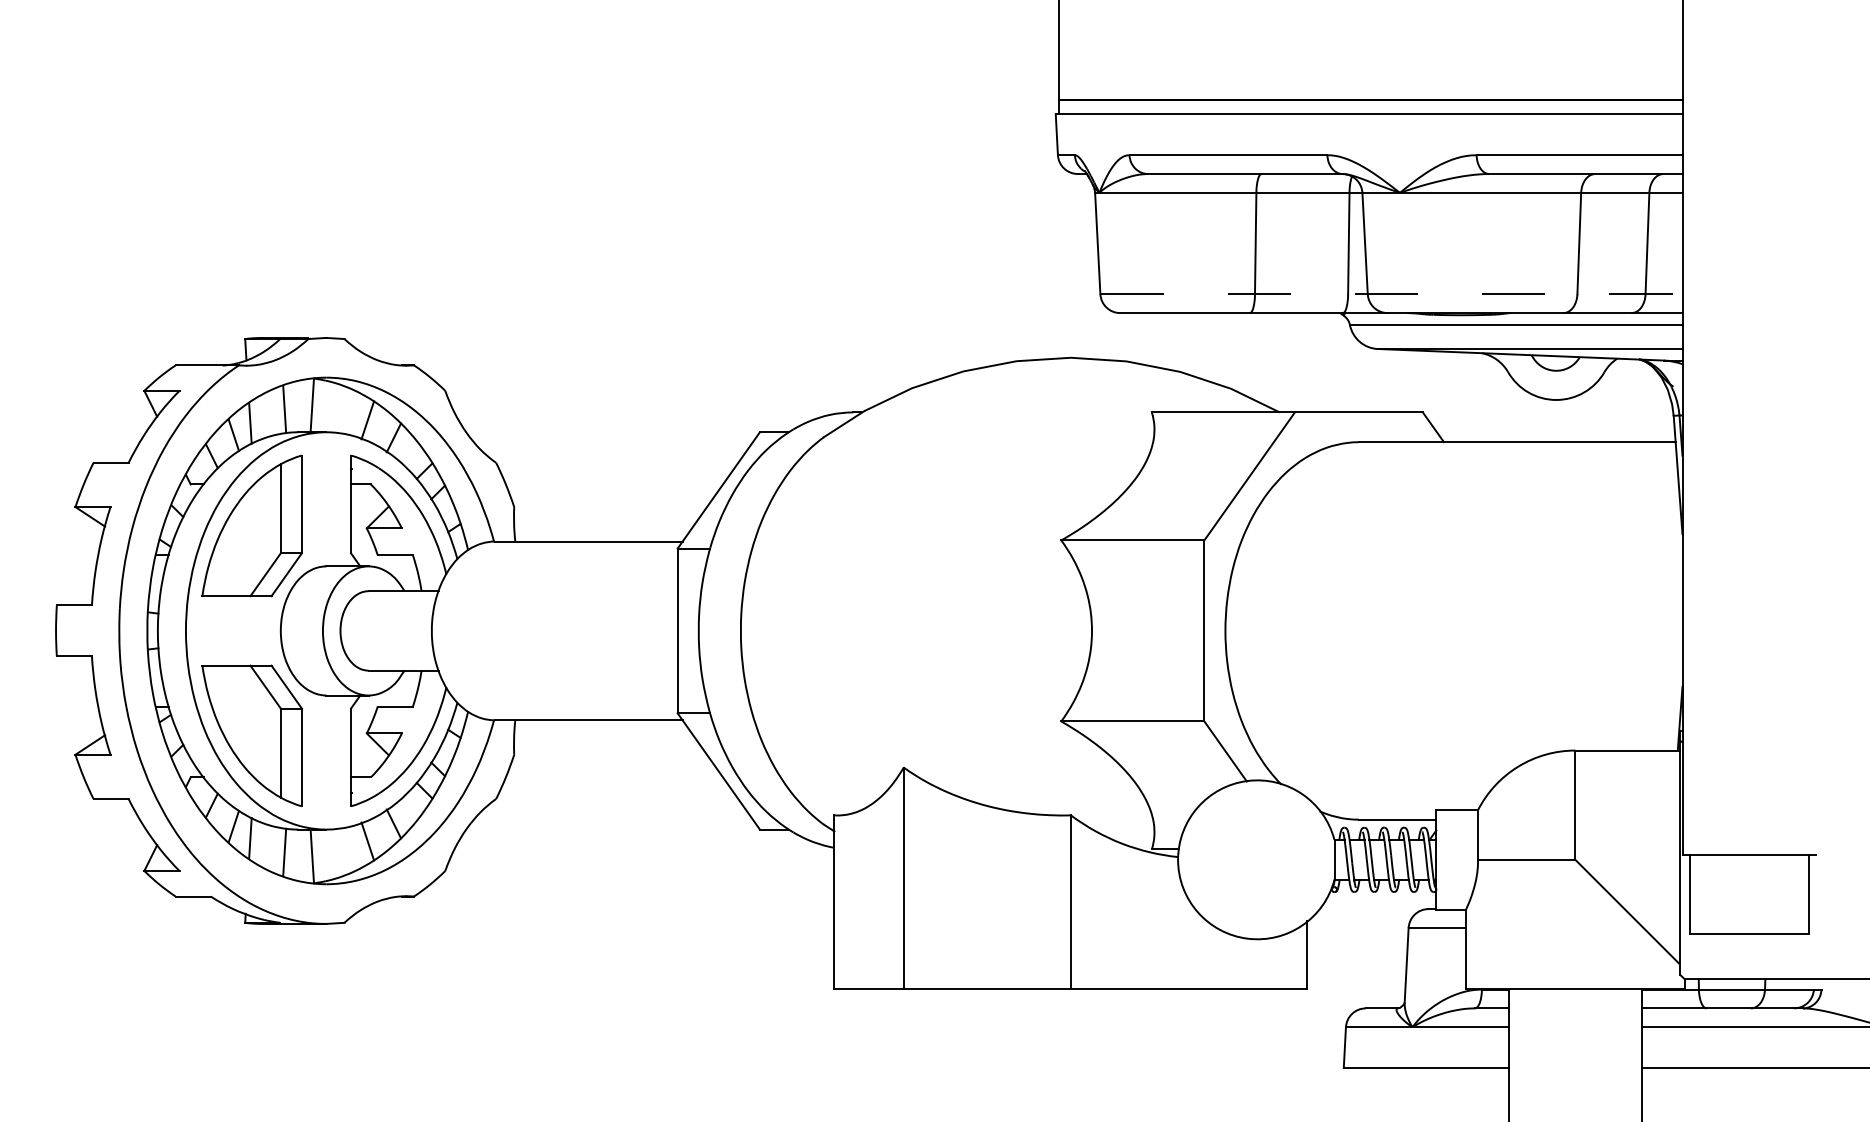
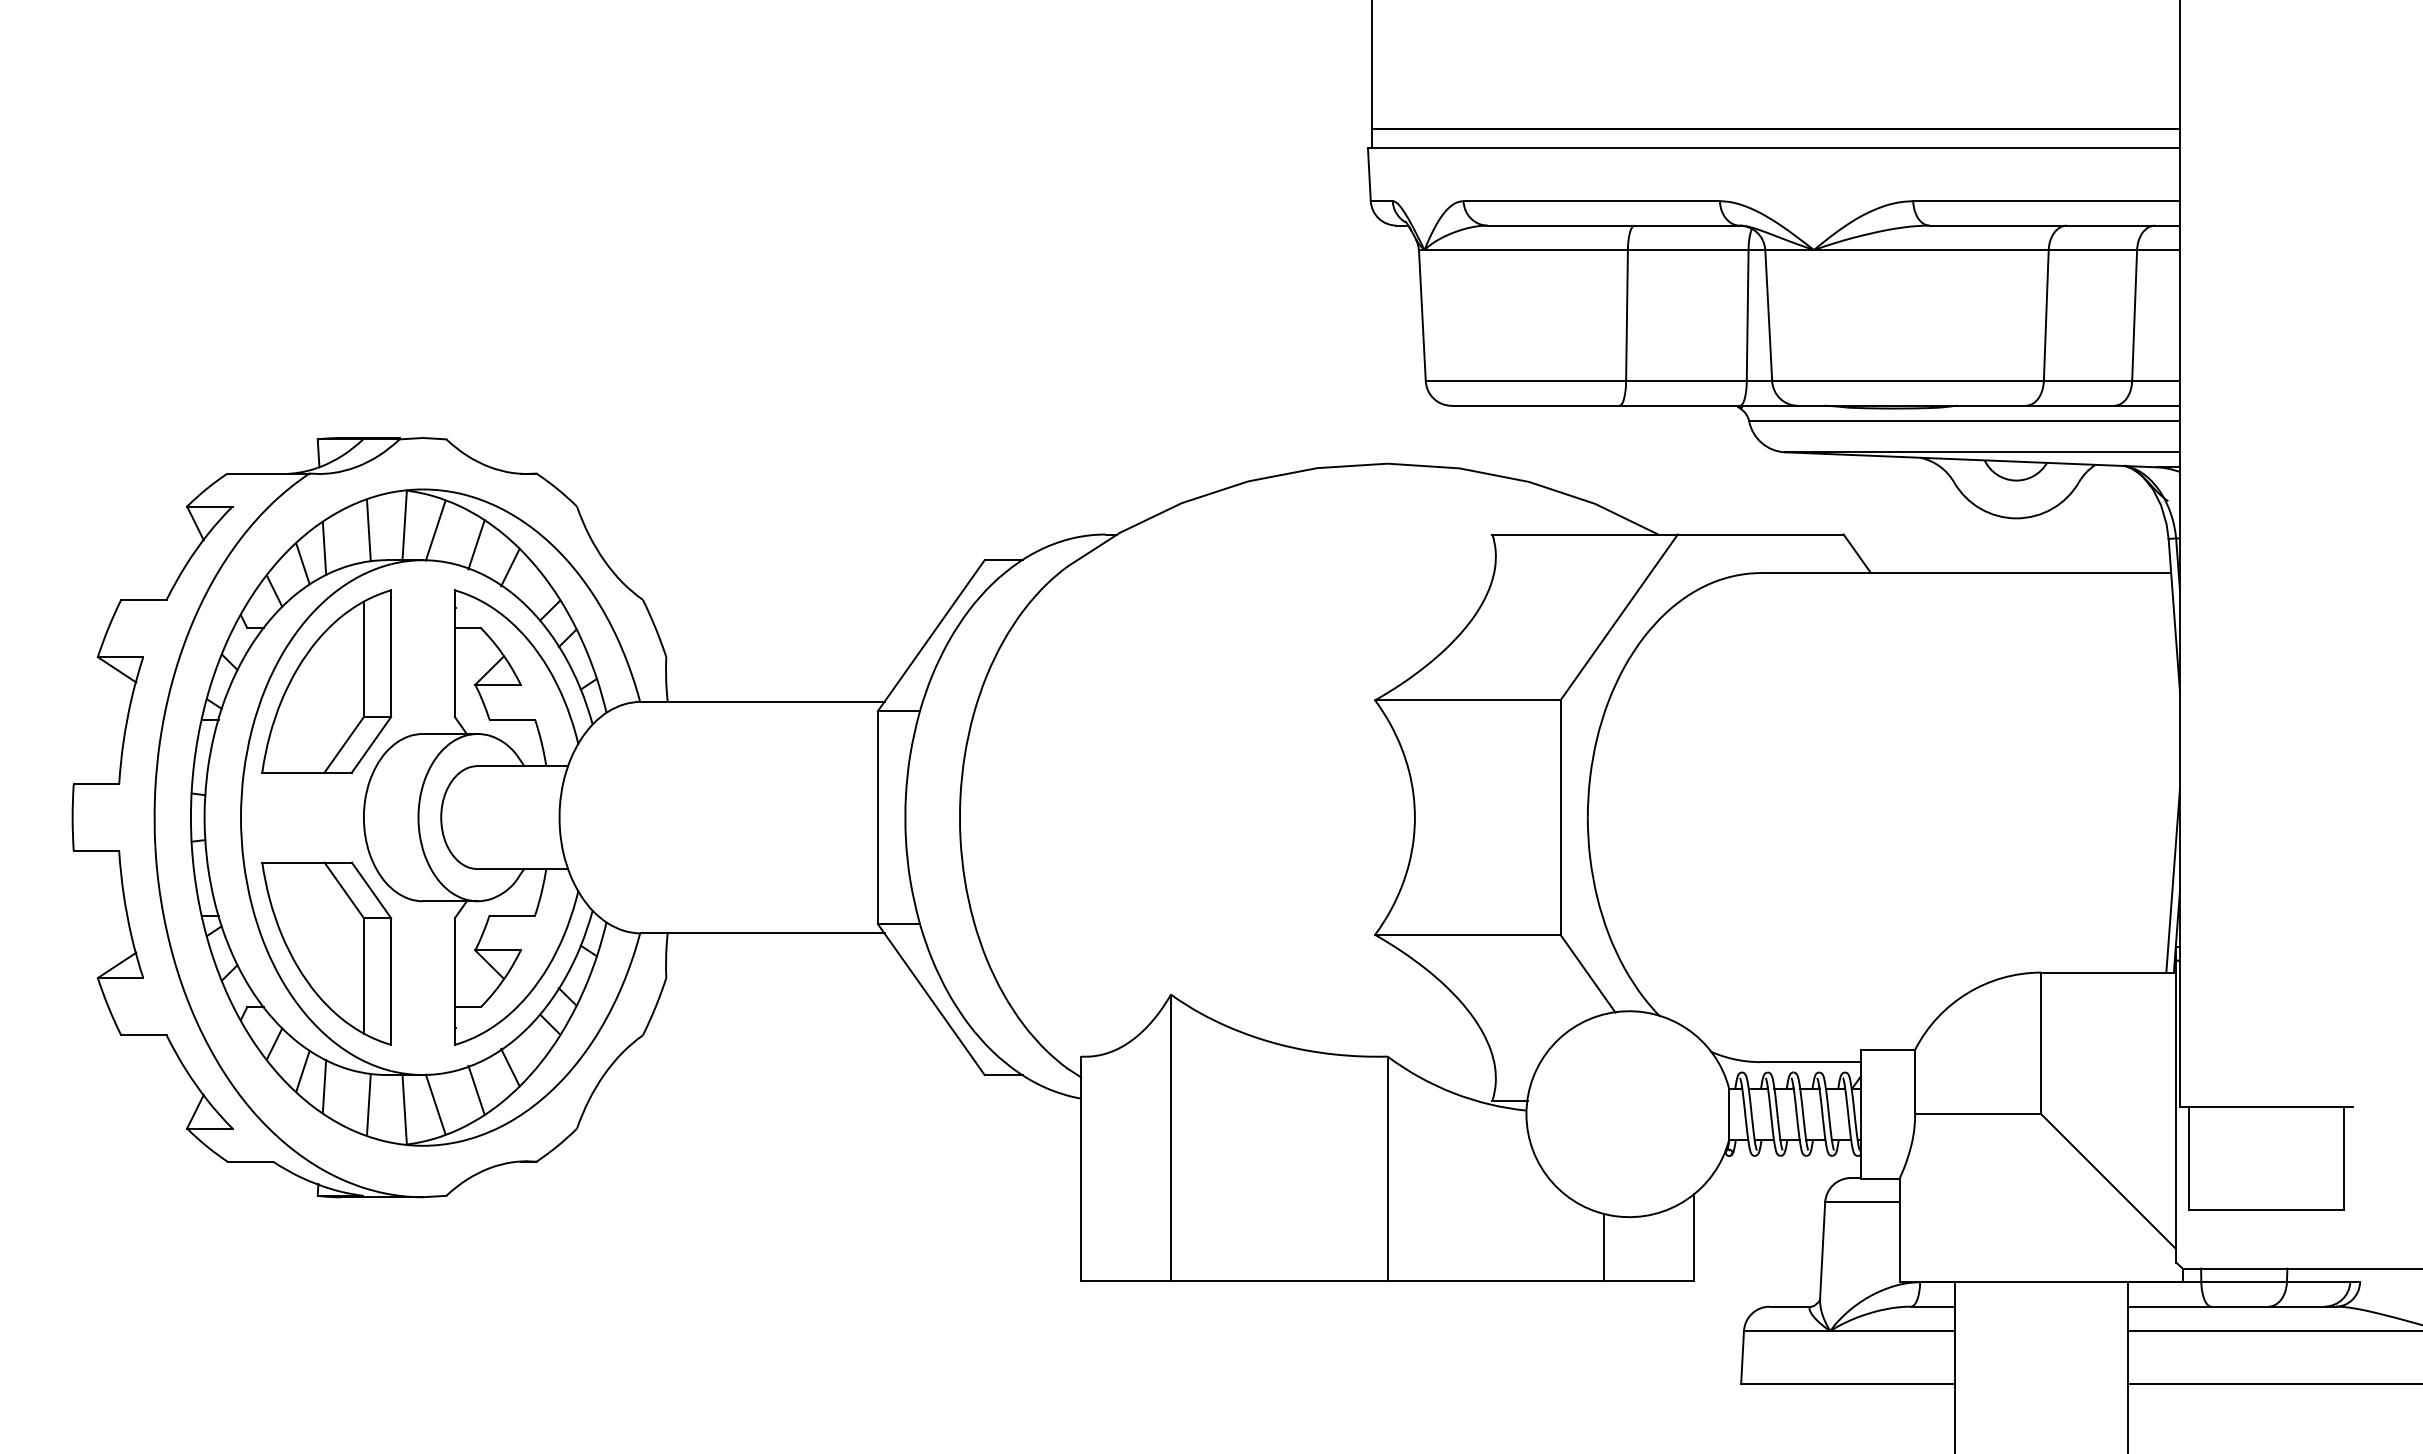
line: (1391, 294) -> (1803, 381), dashed -> solid
line: (336, 409) -> (435, 530), added
line: (1677, 679) -> (2173, 880), added
line: (336, 852) -> (435, 1104), added
line: (1238, 961) -> (1604, 1246), added

